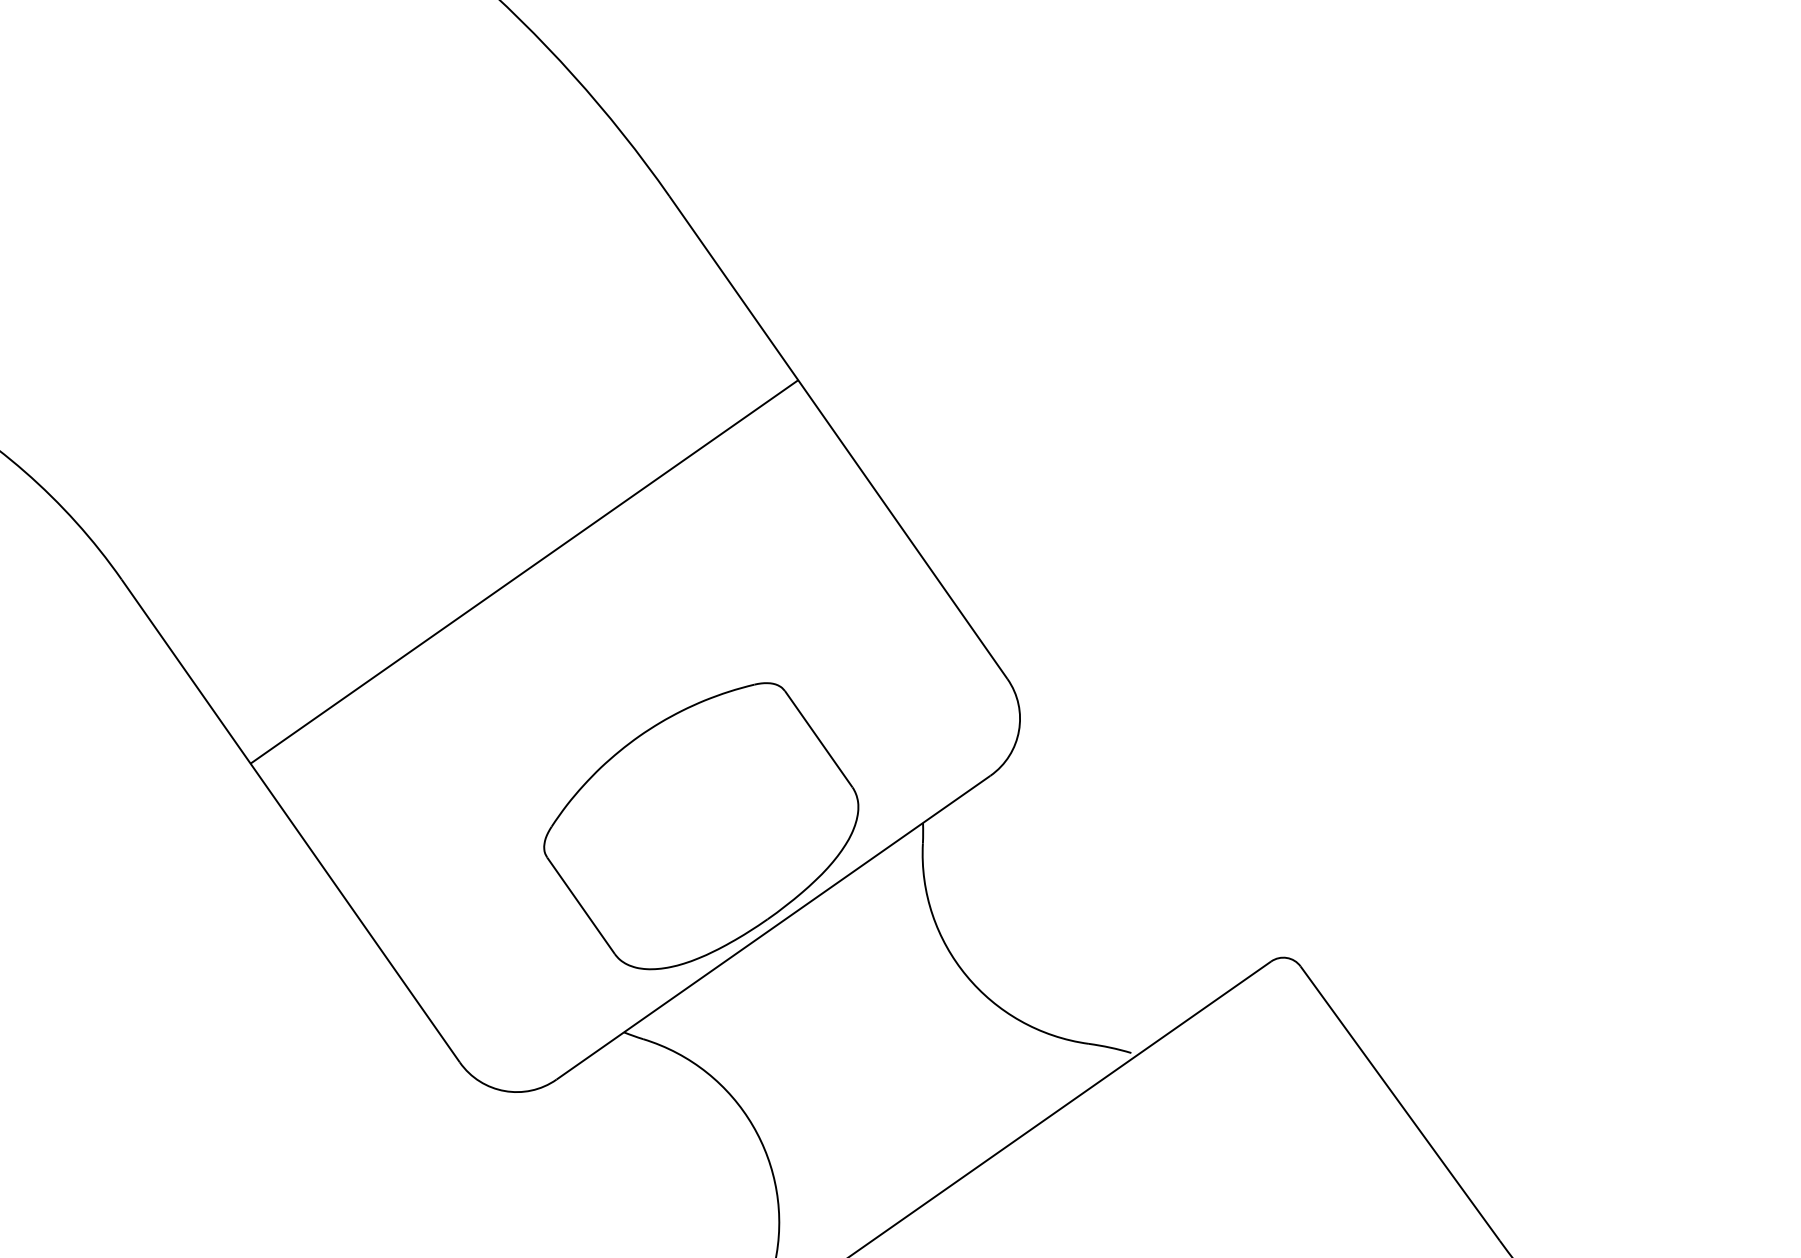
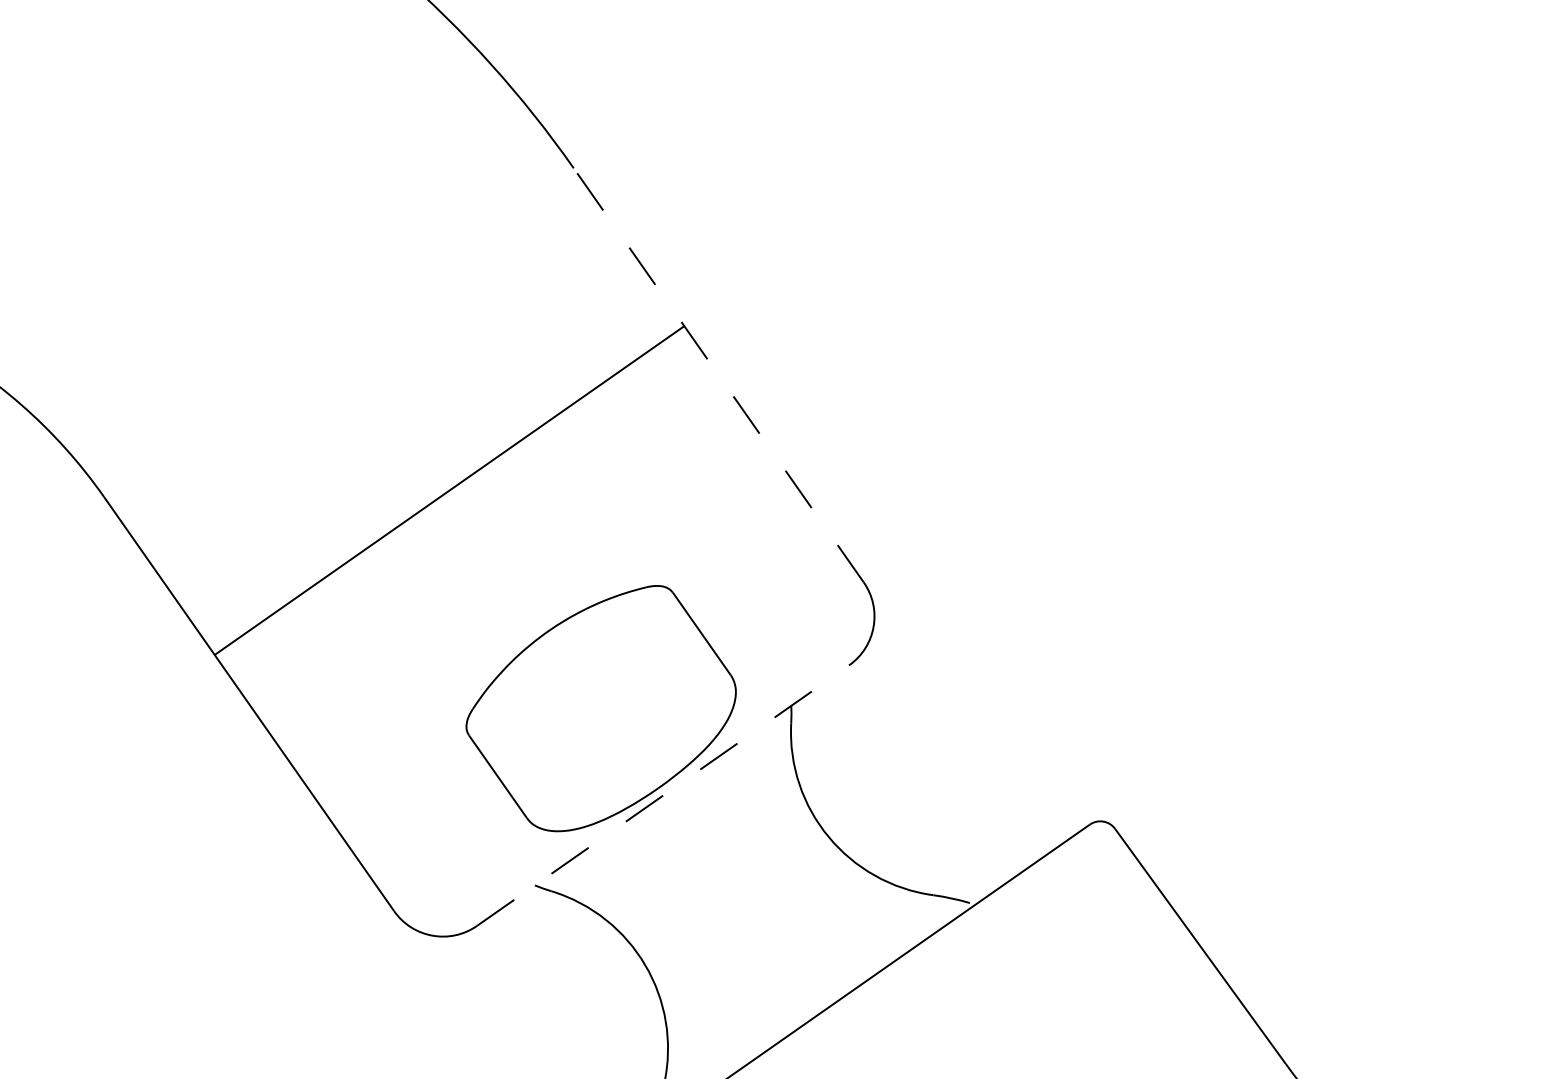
line: (838, 437) -> (718, 375), solid -> dashed
line: (773, 927) -> (663, 795), solid -> dashed

